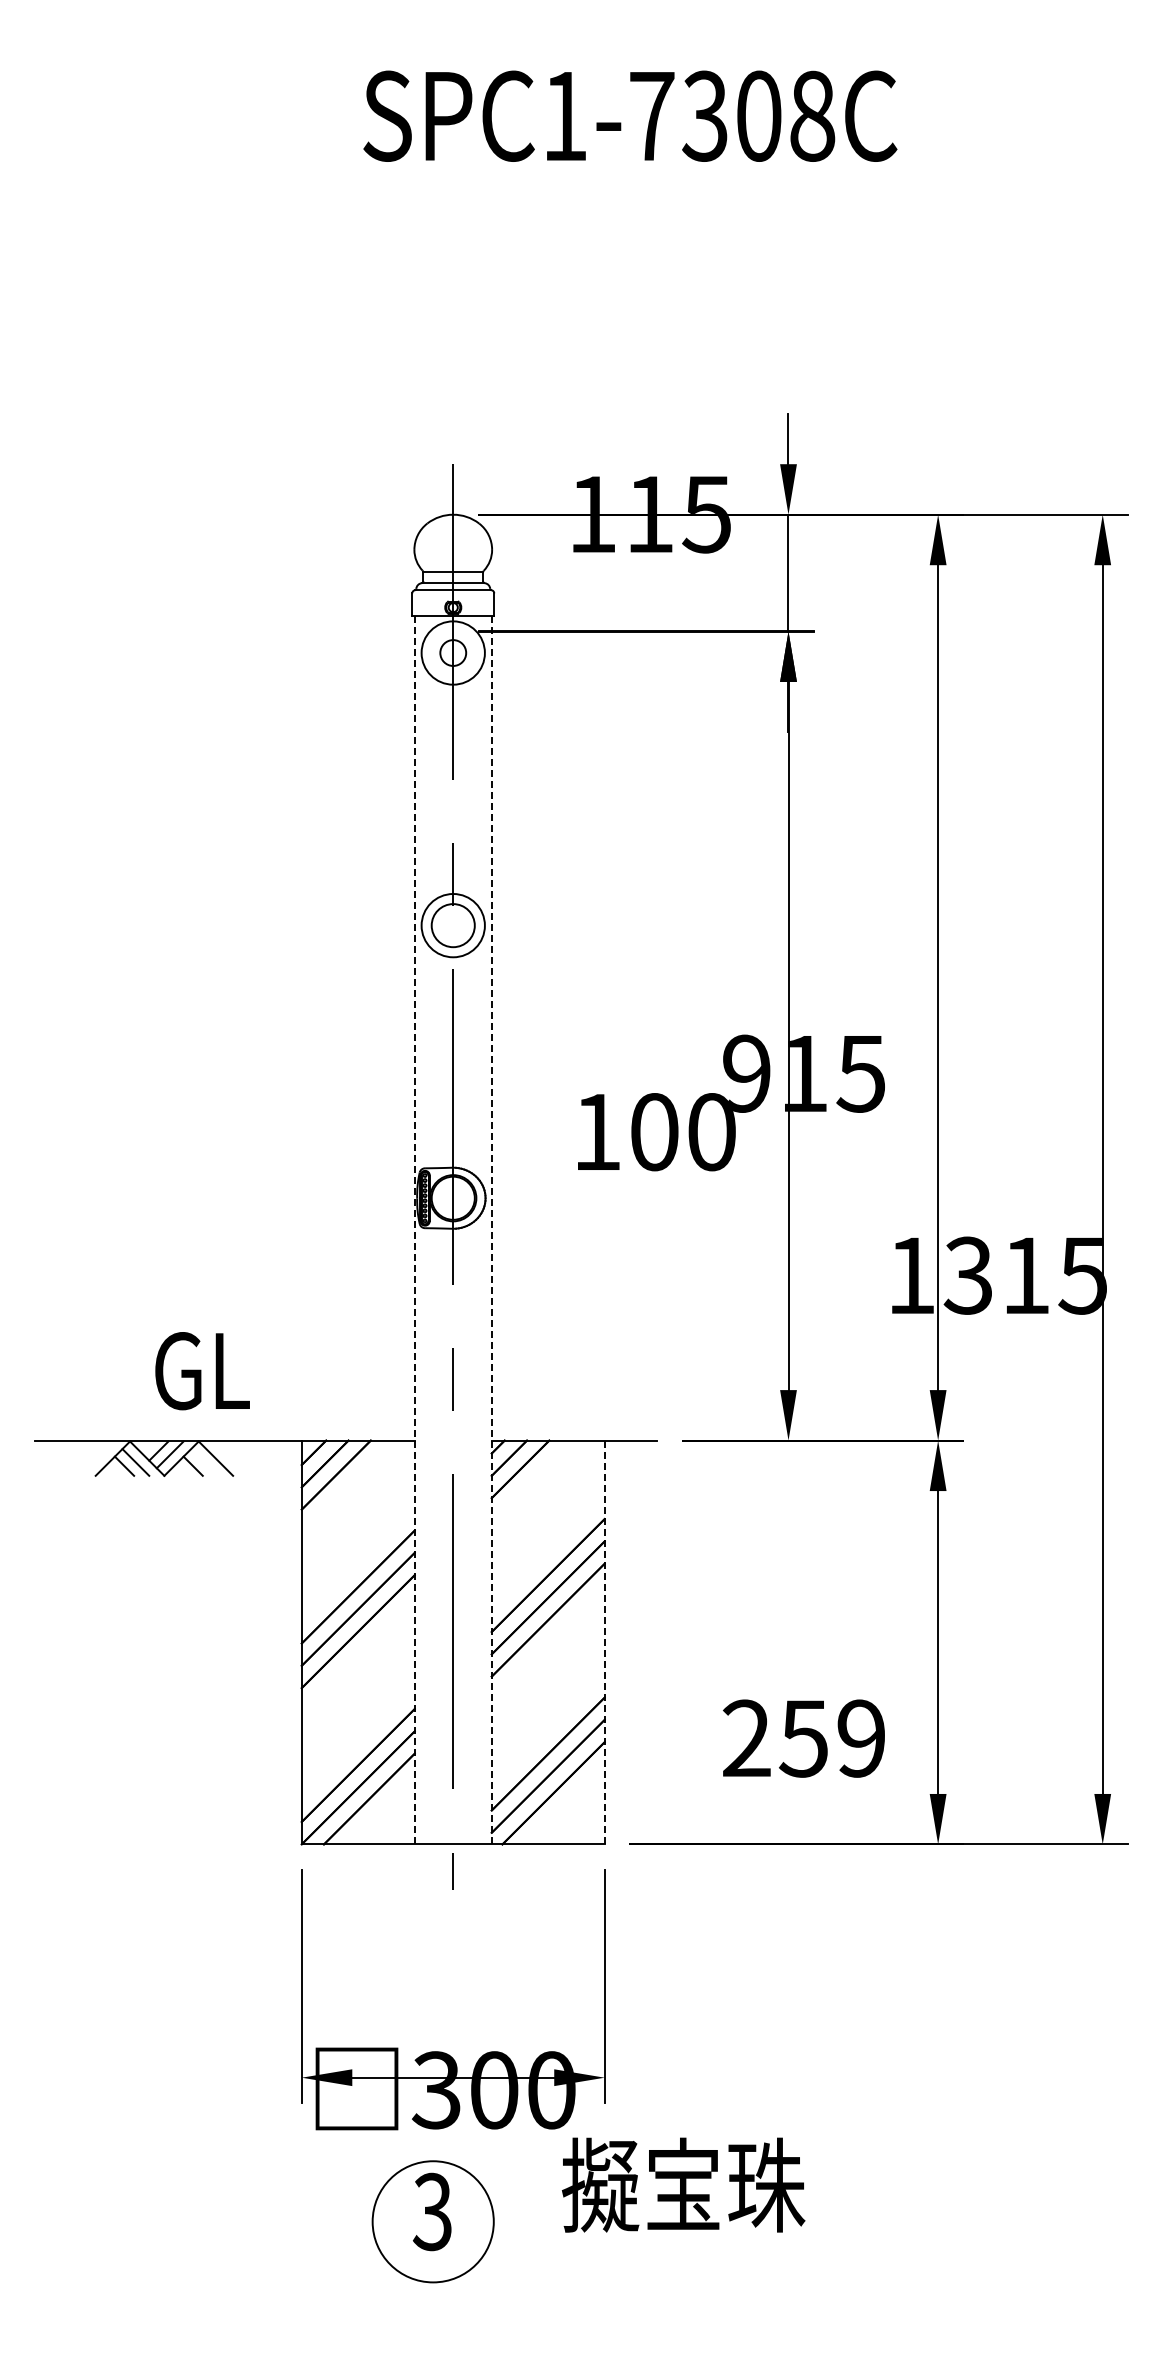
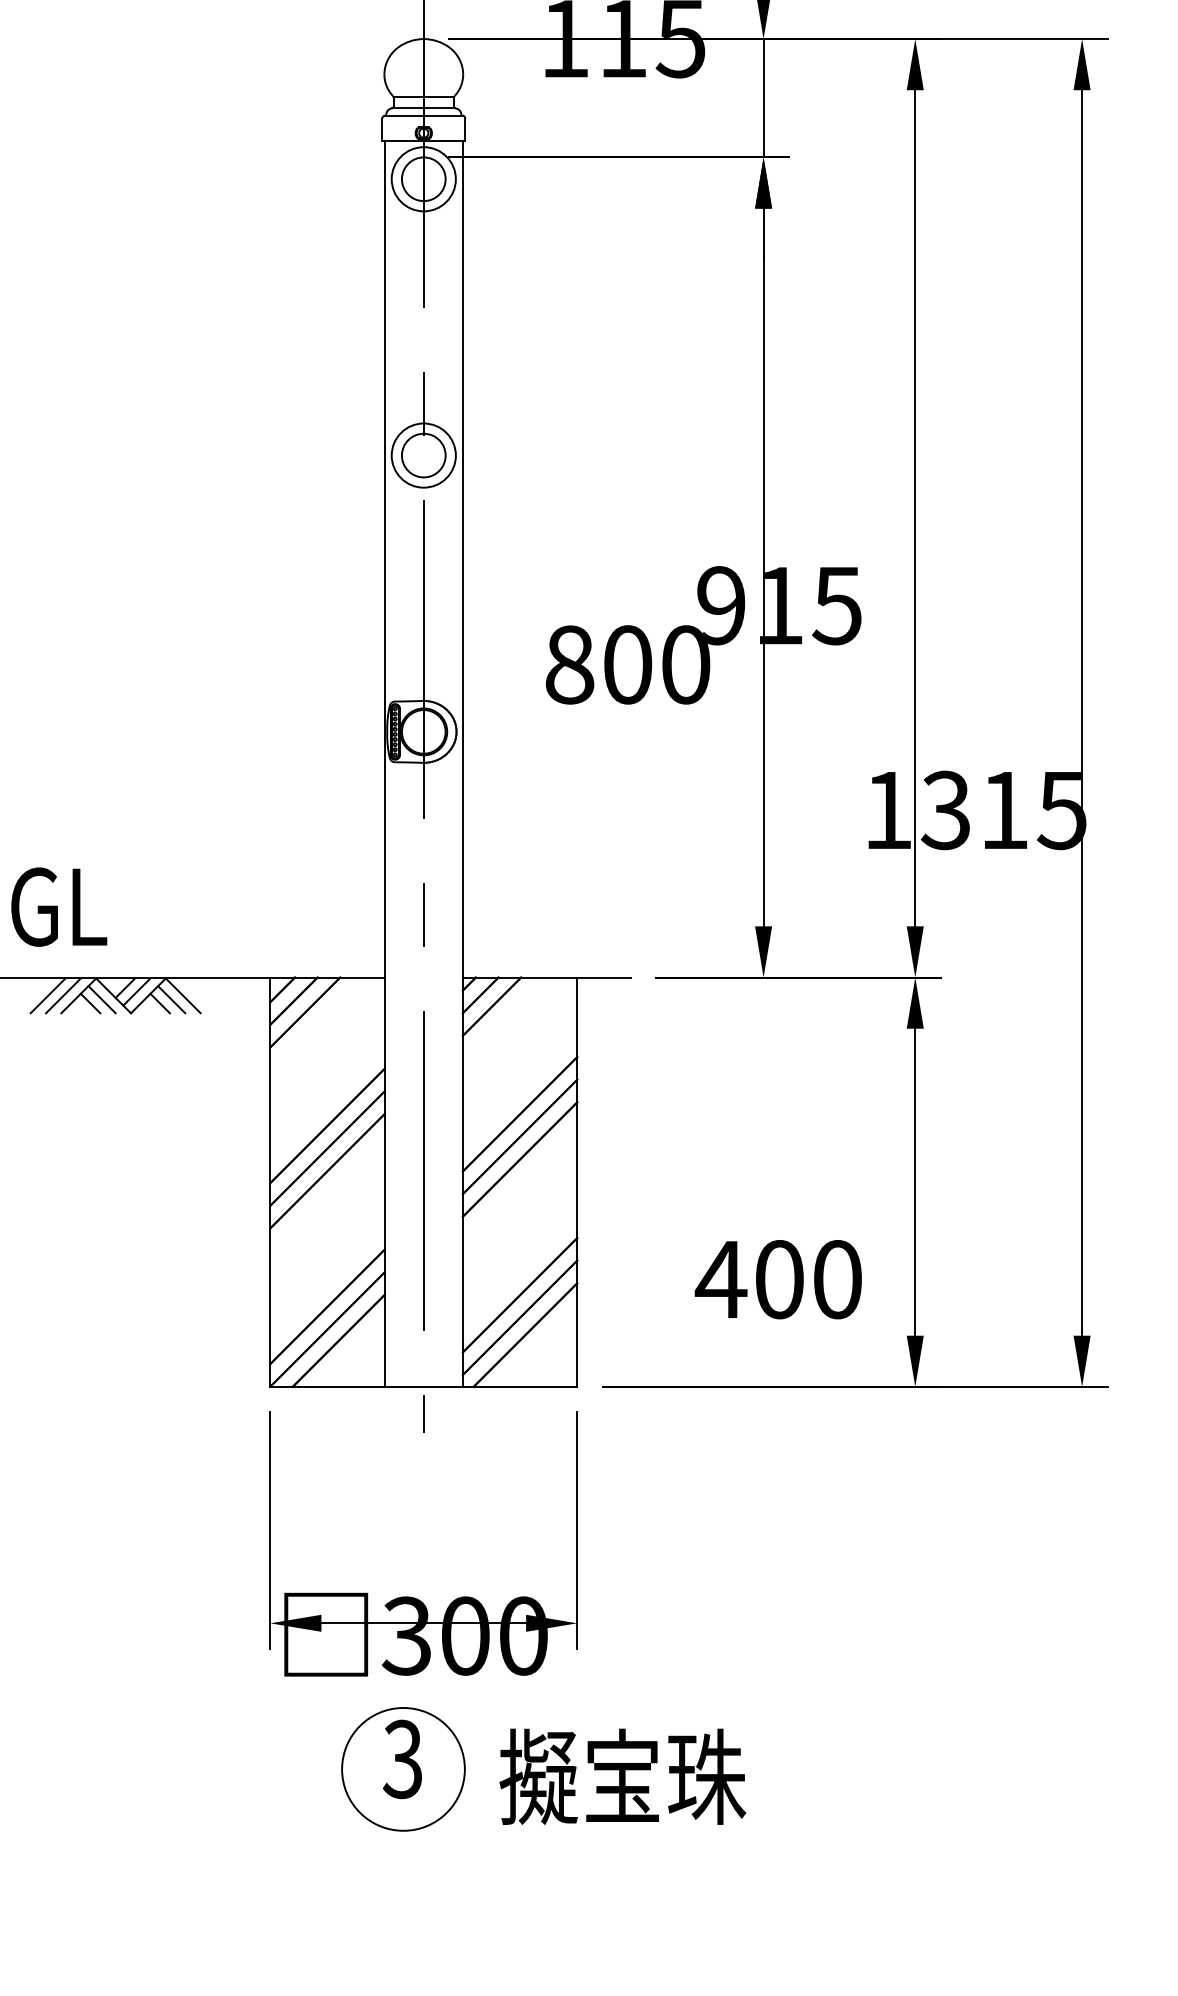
circle: (452, 652) -> (423, 178), size x1.67
text: (597, 1132) -> (569, 665), 100 -> 800
line: (414, 1230) -> (384, 764), dashed -> solid
line: (491, 1230) -> (462, 764), dashed -> solid
text: (202, 1371) -> (59, 907), moved
line: (82, 1458) -> (47, 995), added
line: (97, 1458) -> (63, 995), added
line: (204, 1462) -> (171, 999), added
line: (604, 1642) -> (577, 1182), dashed -> solid
text: (802, 1738) -> (777, 1279), 259 -> 400
text: (683, 2184) -> (622, 1776), moved

